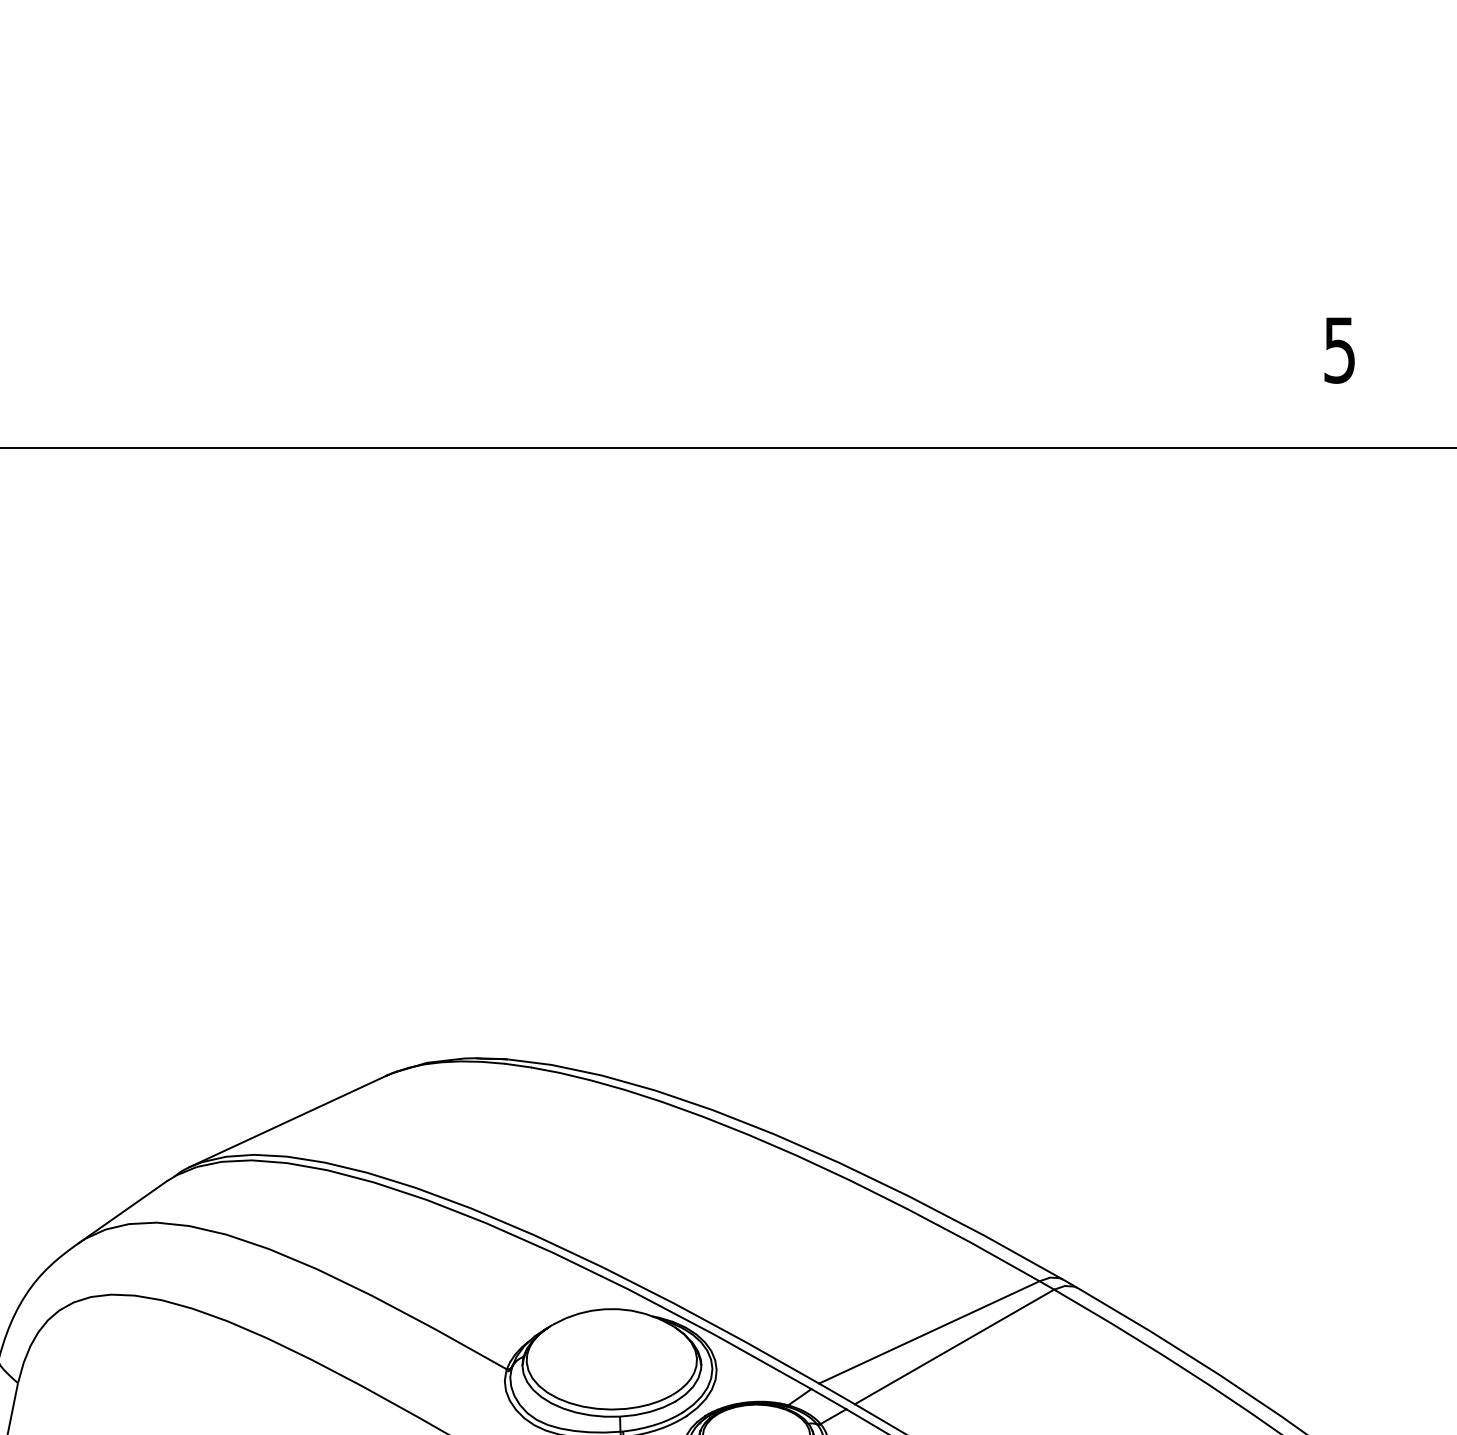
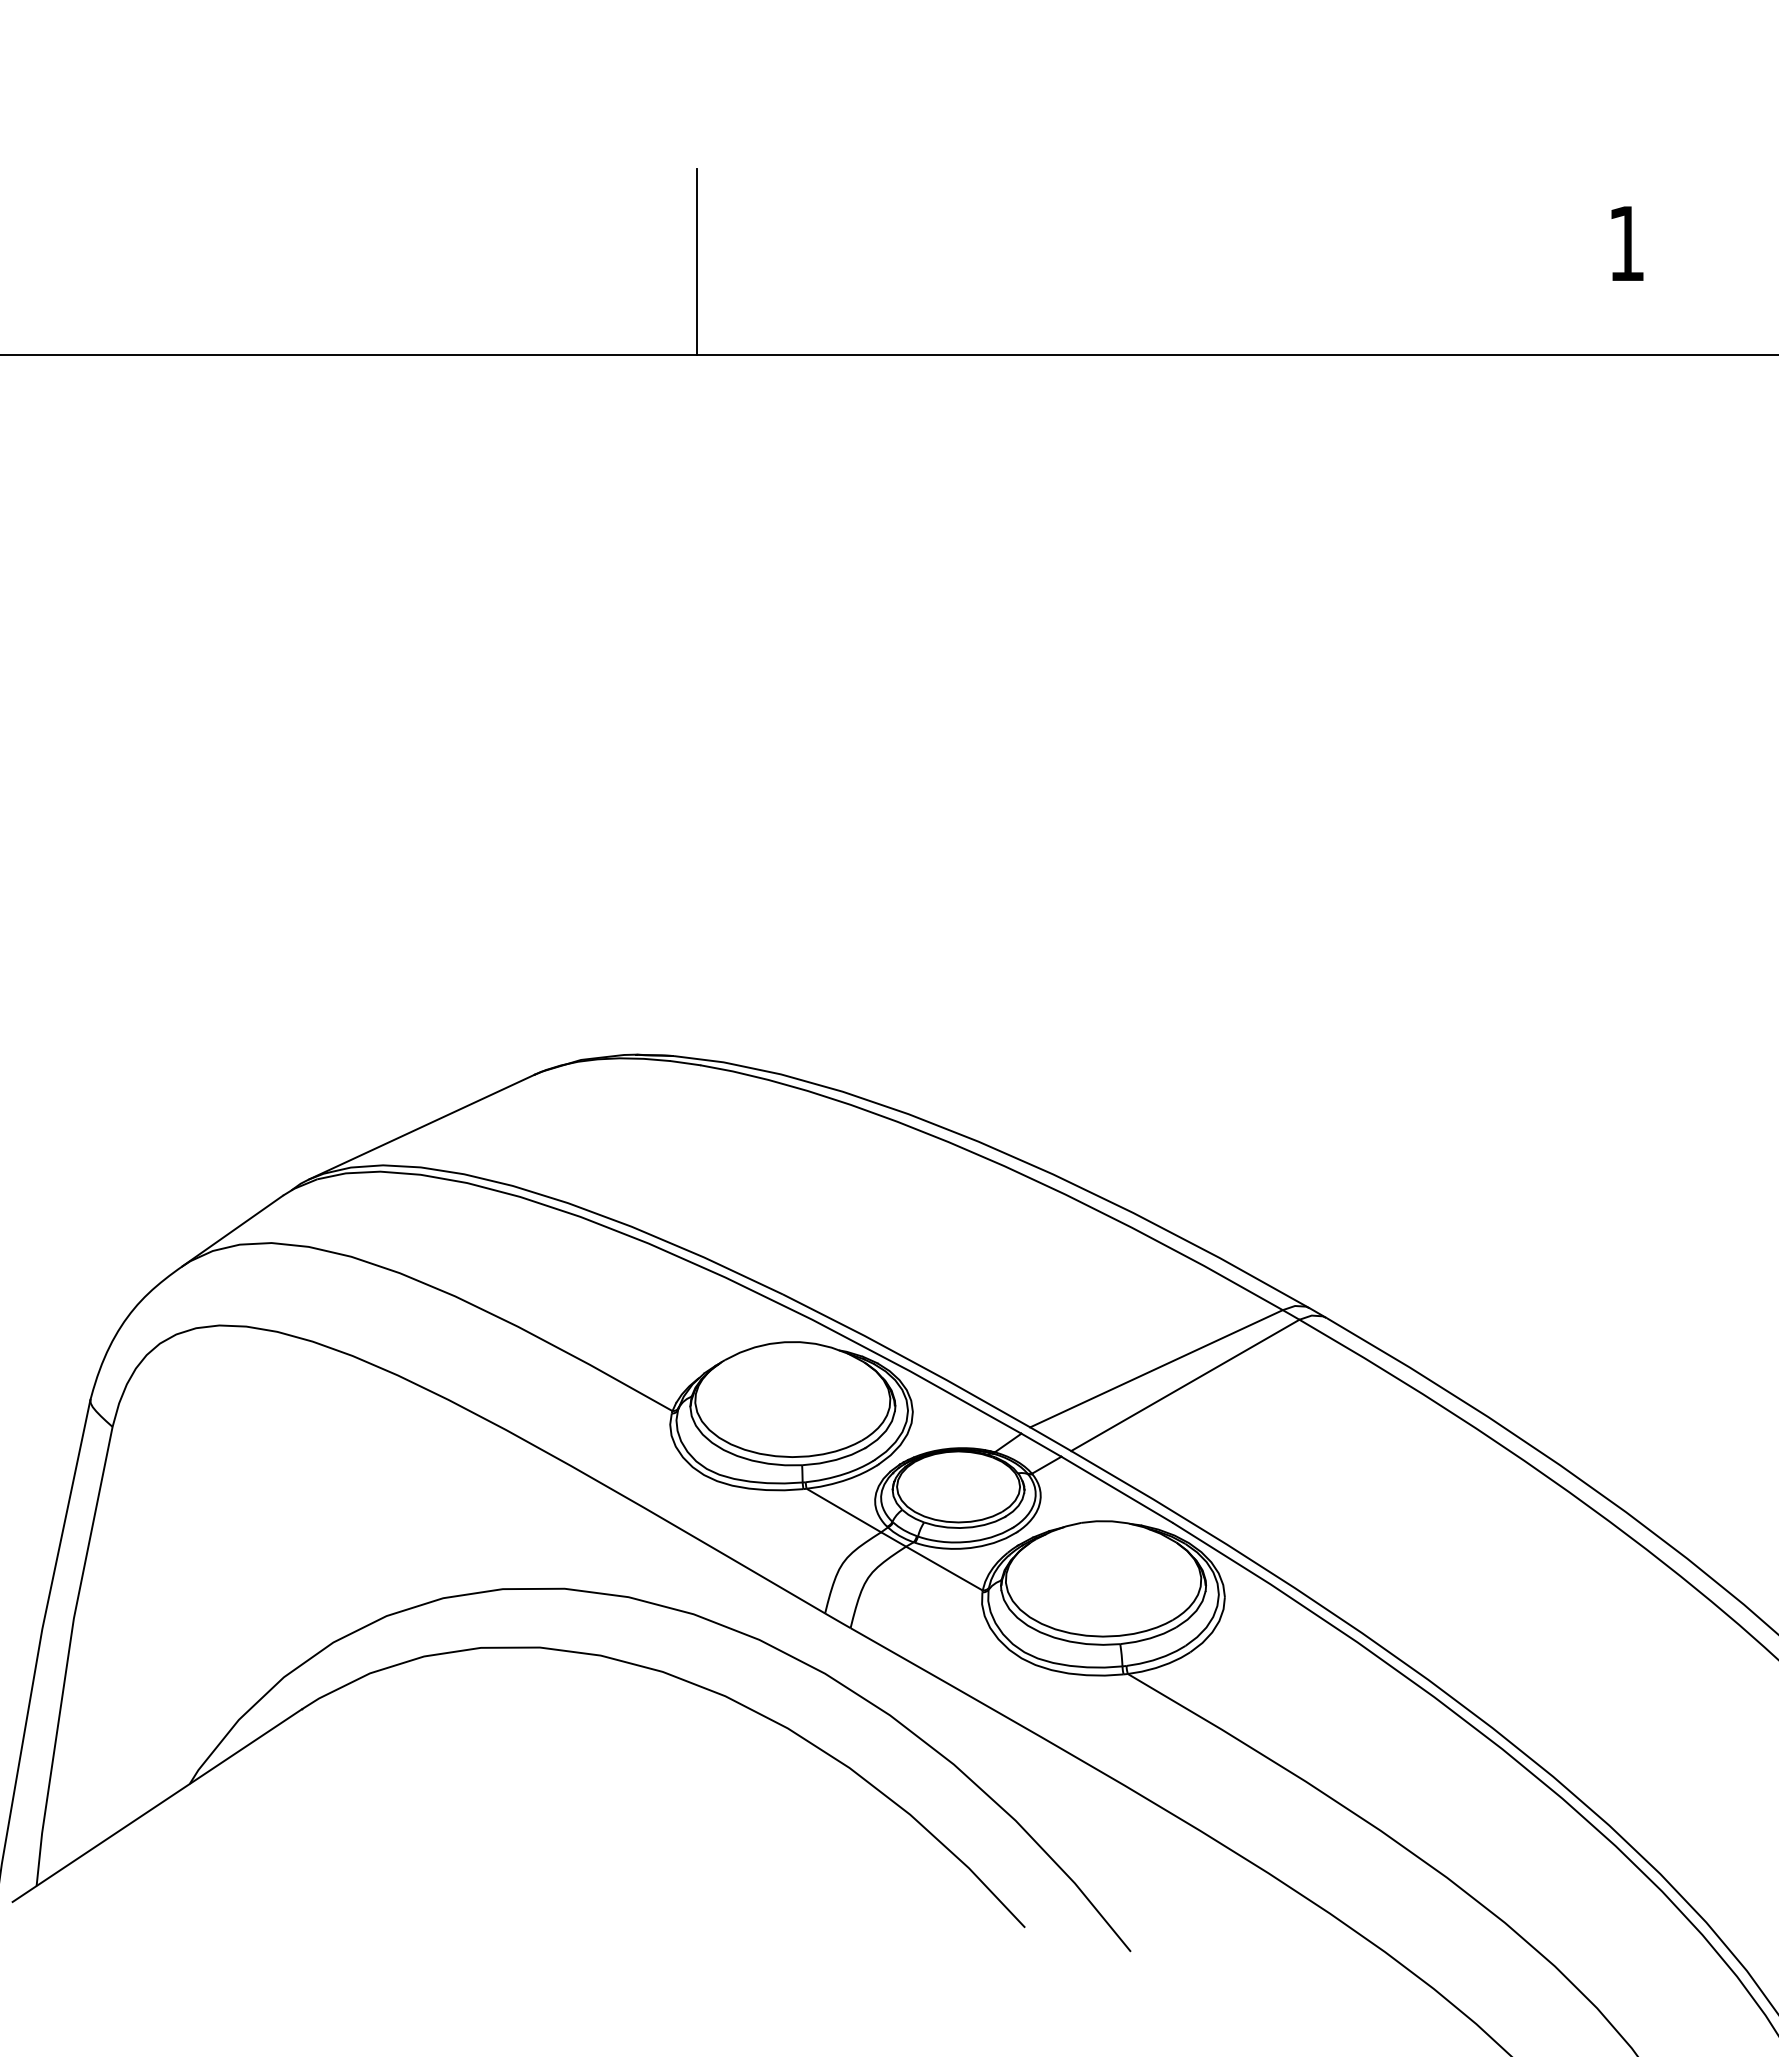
text: (1339, 350) -> (1626, 244), 5 -> 1
line: (527, 366) -> (696, 262), added

